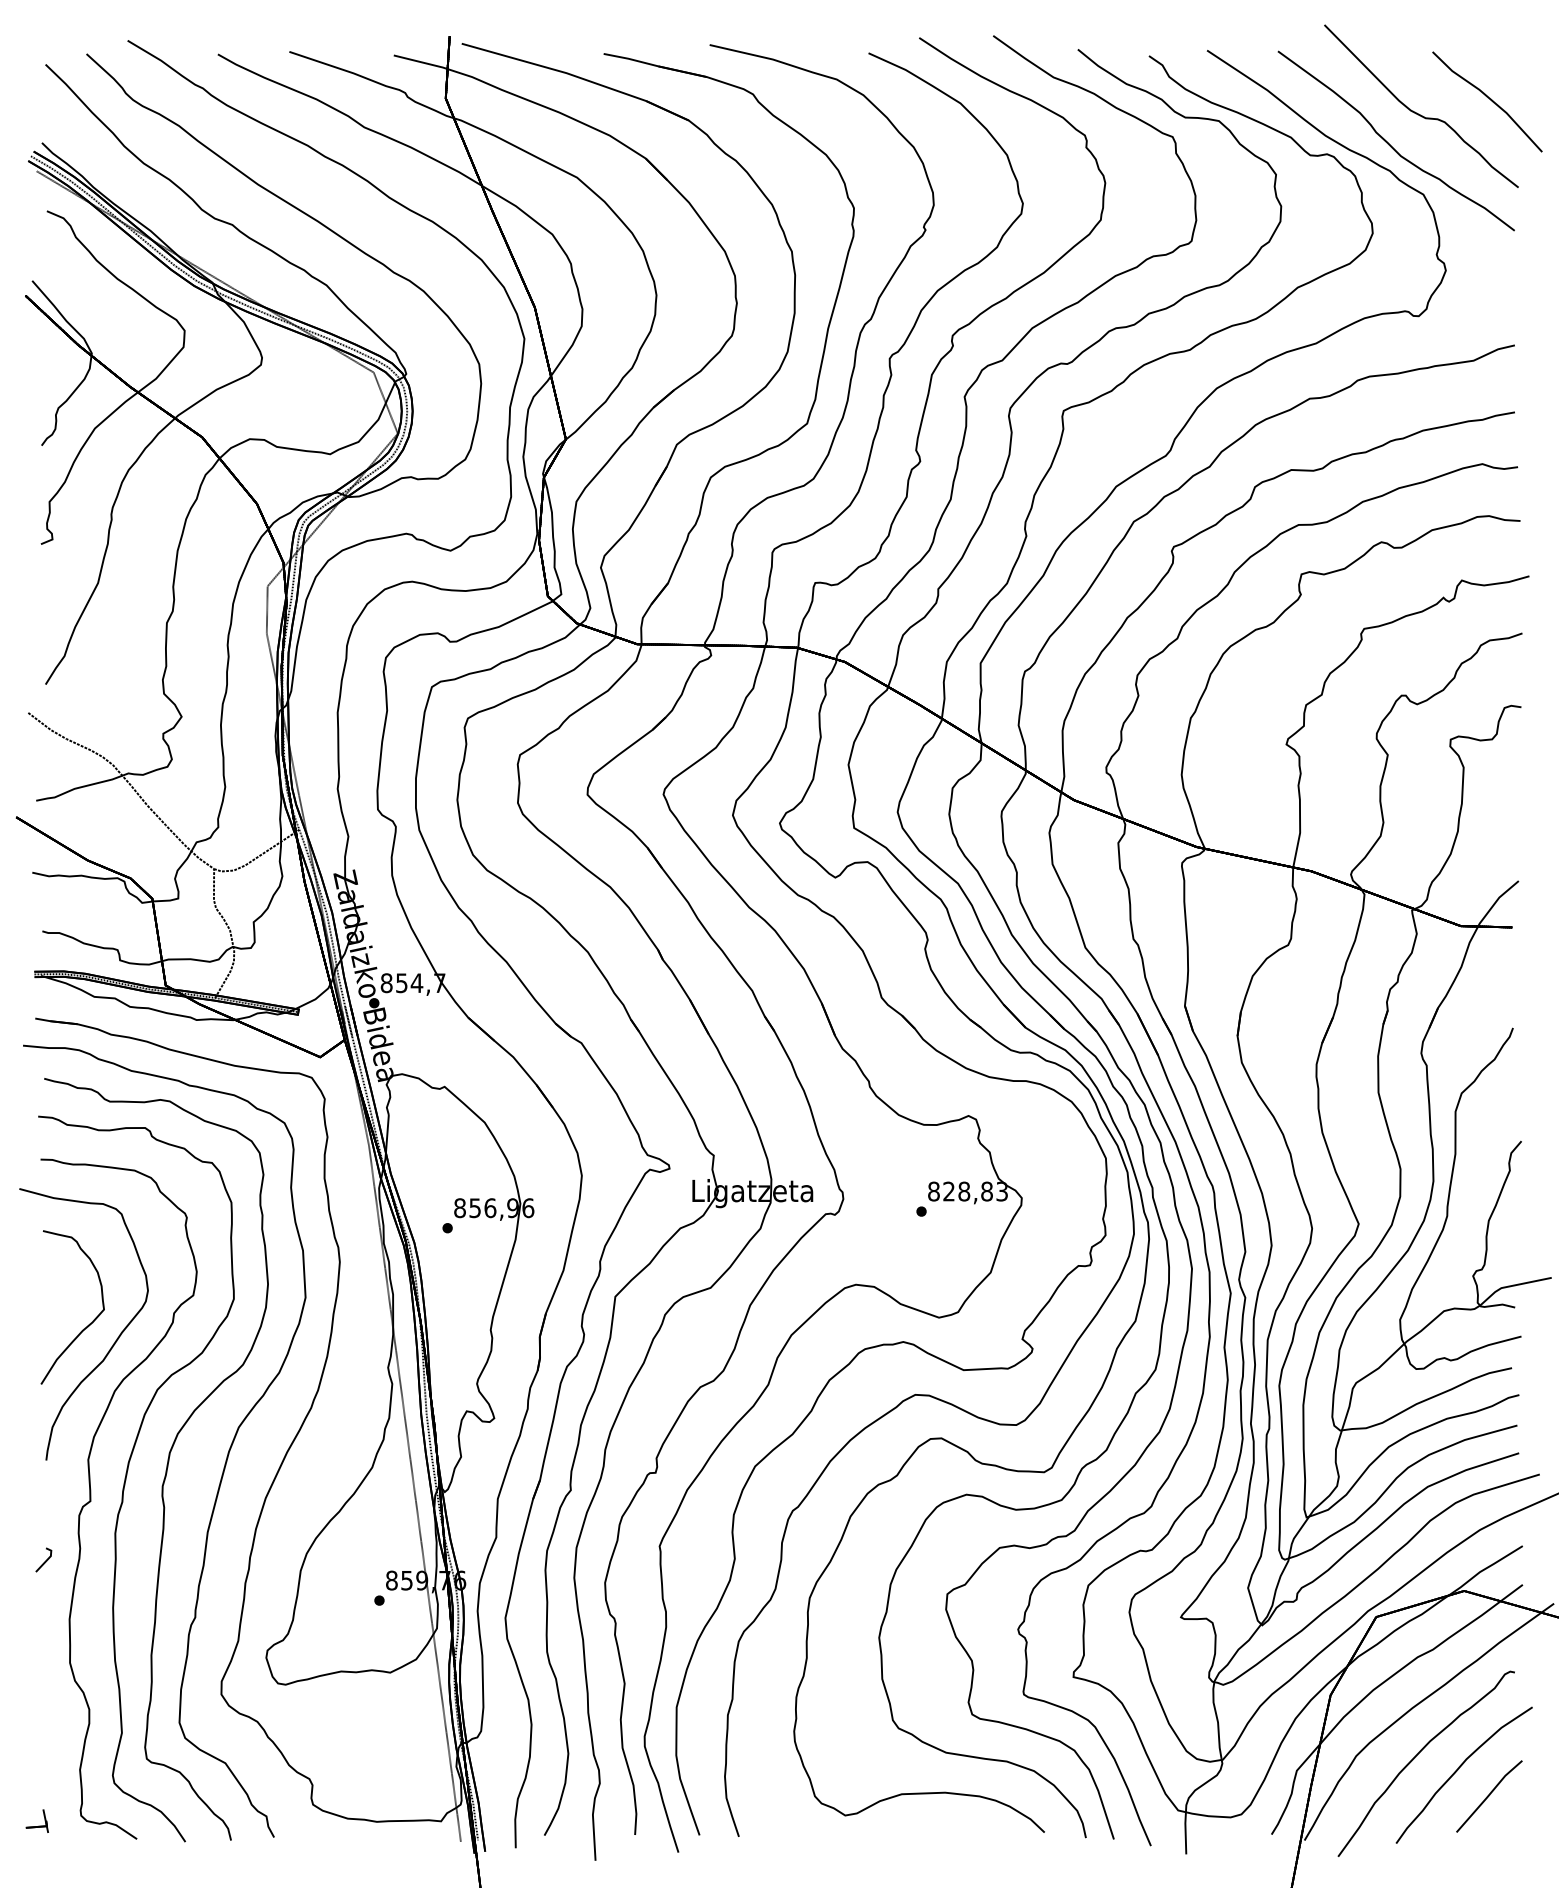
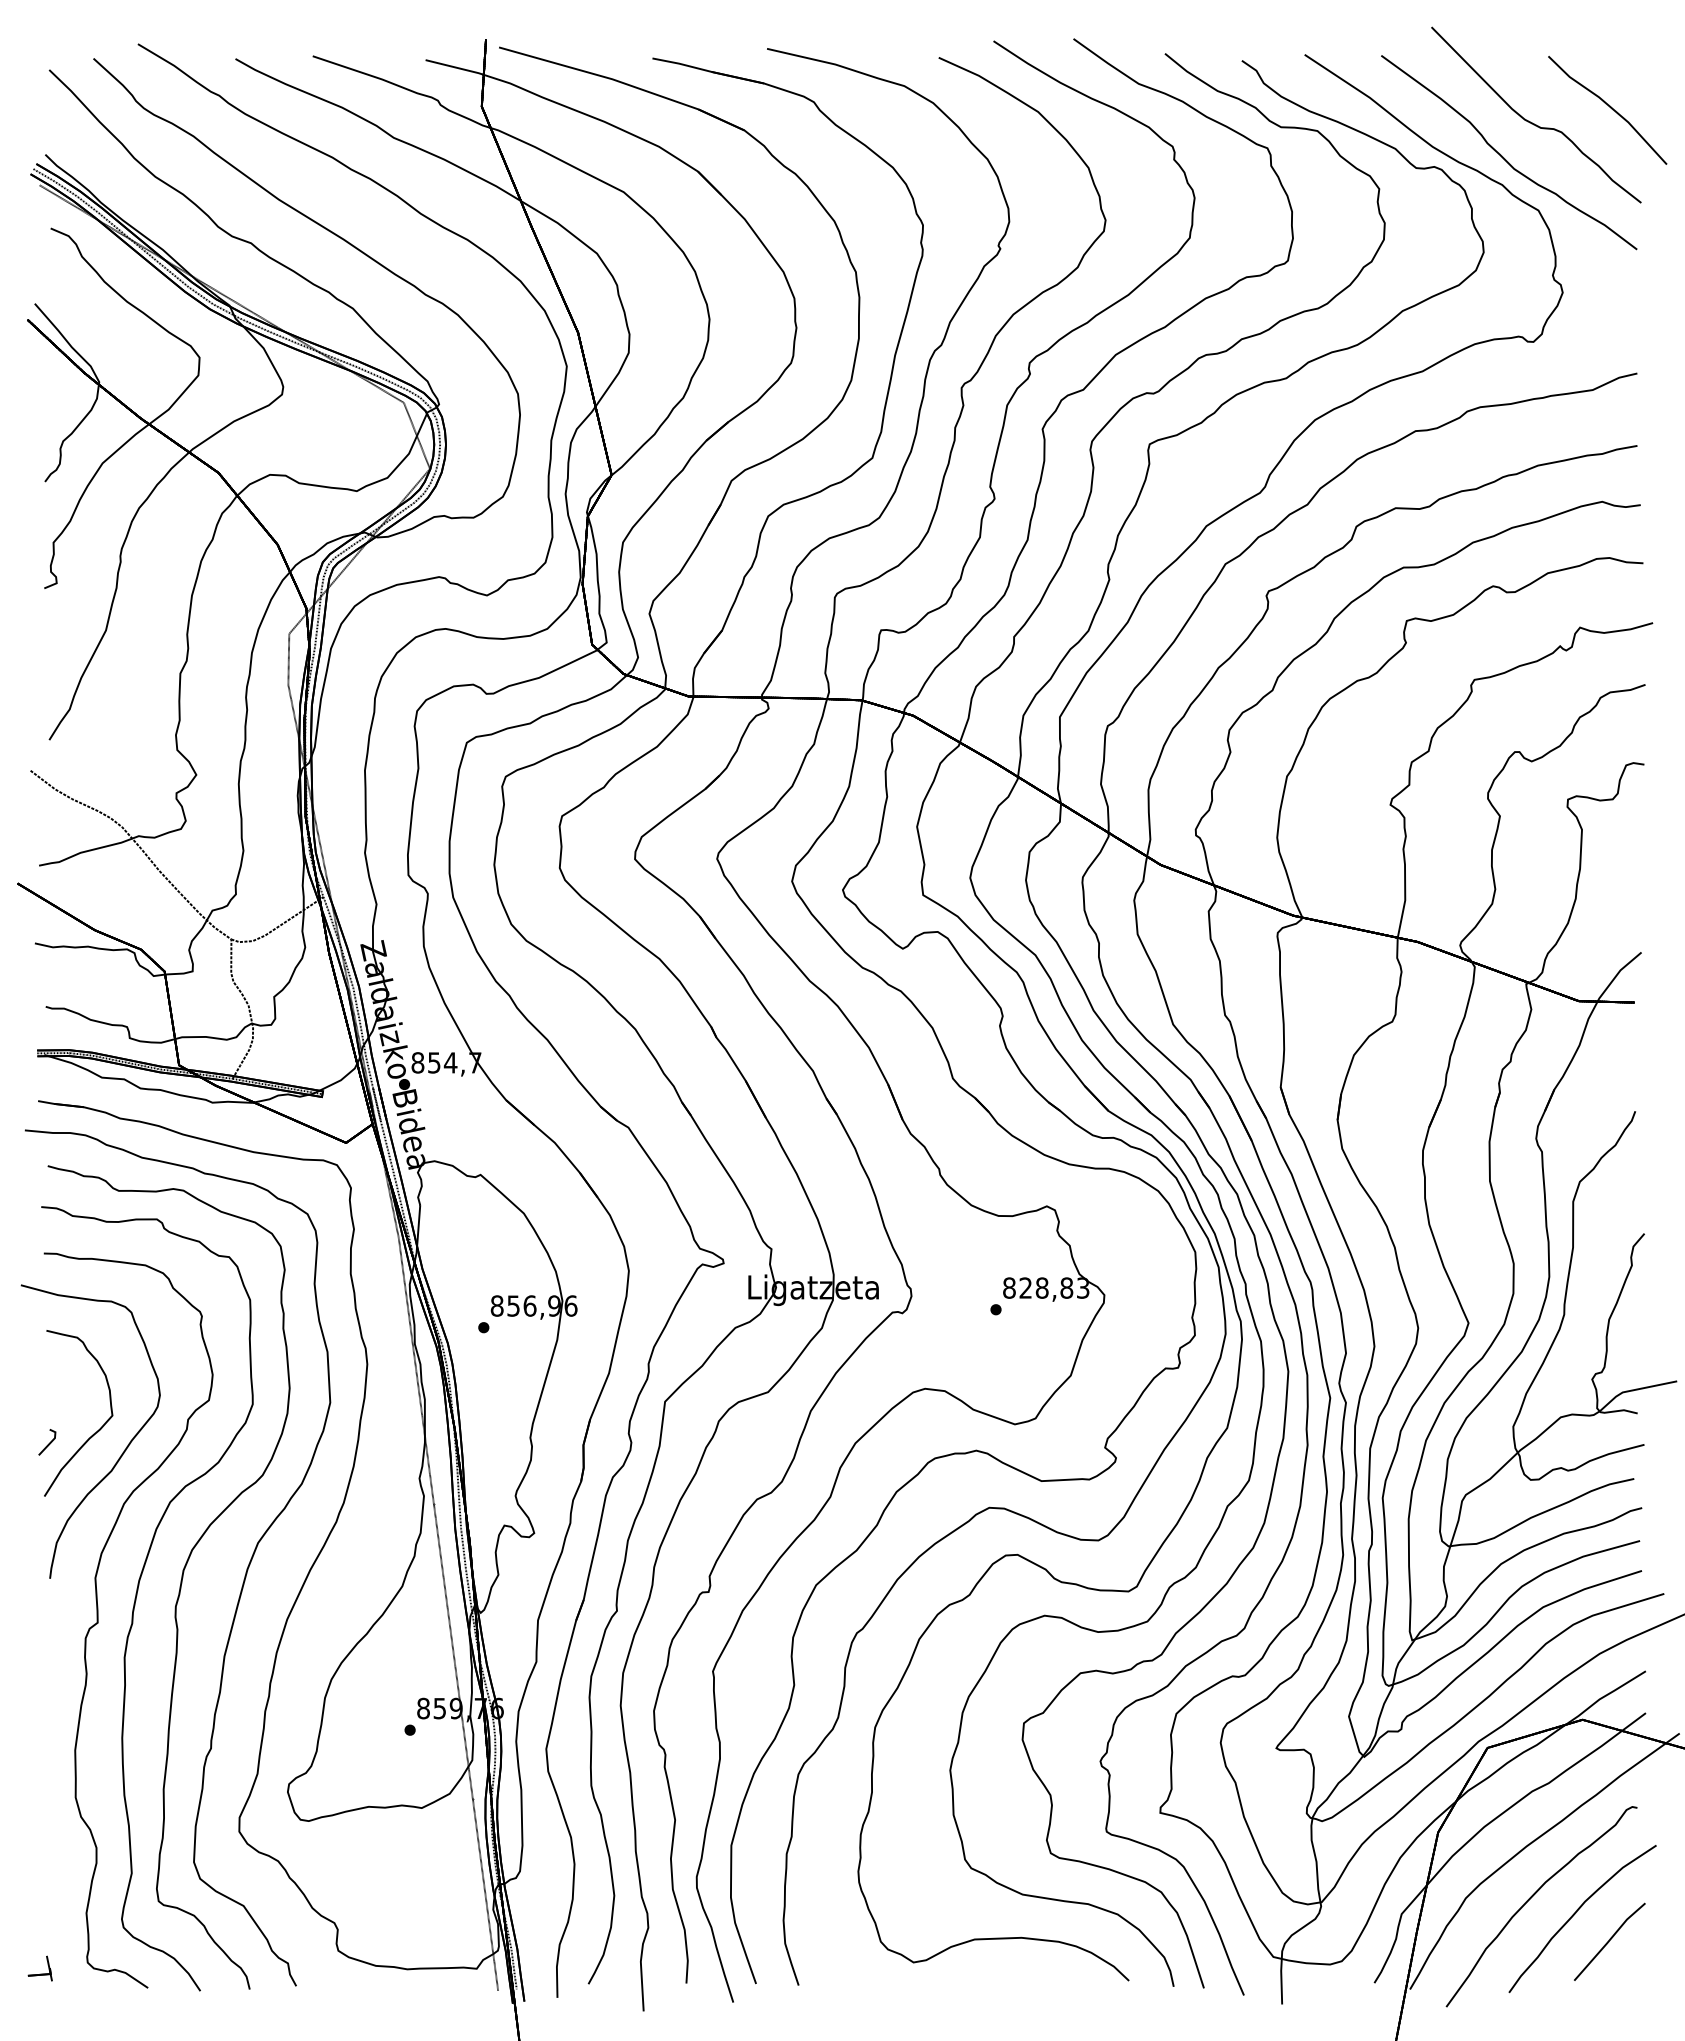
line: (44, 1561) -> (48, 1443), moved

